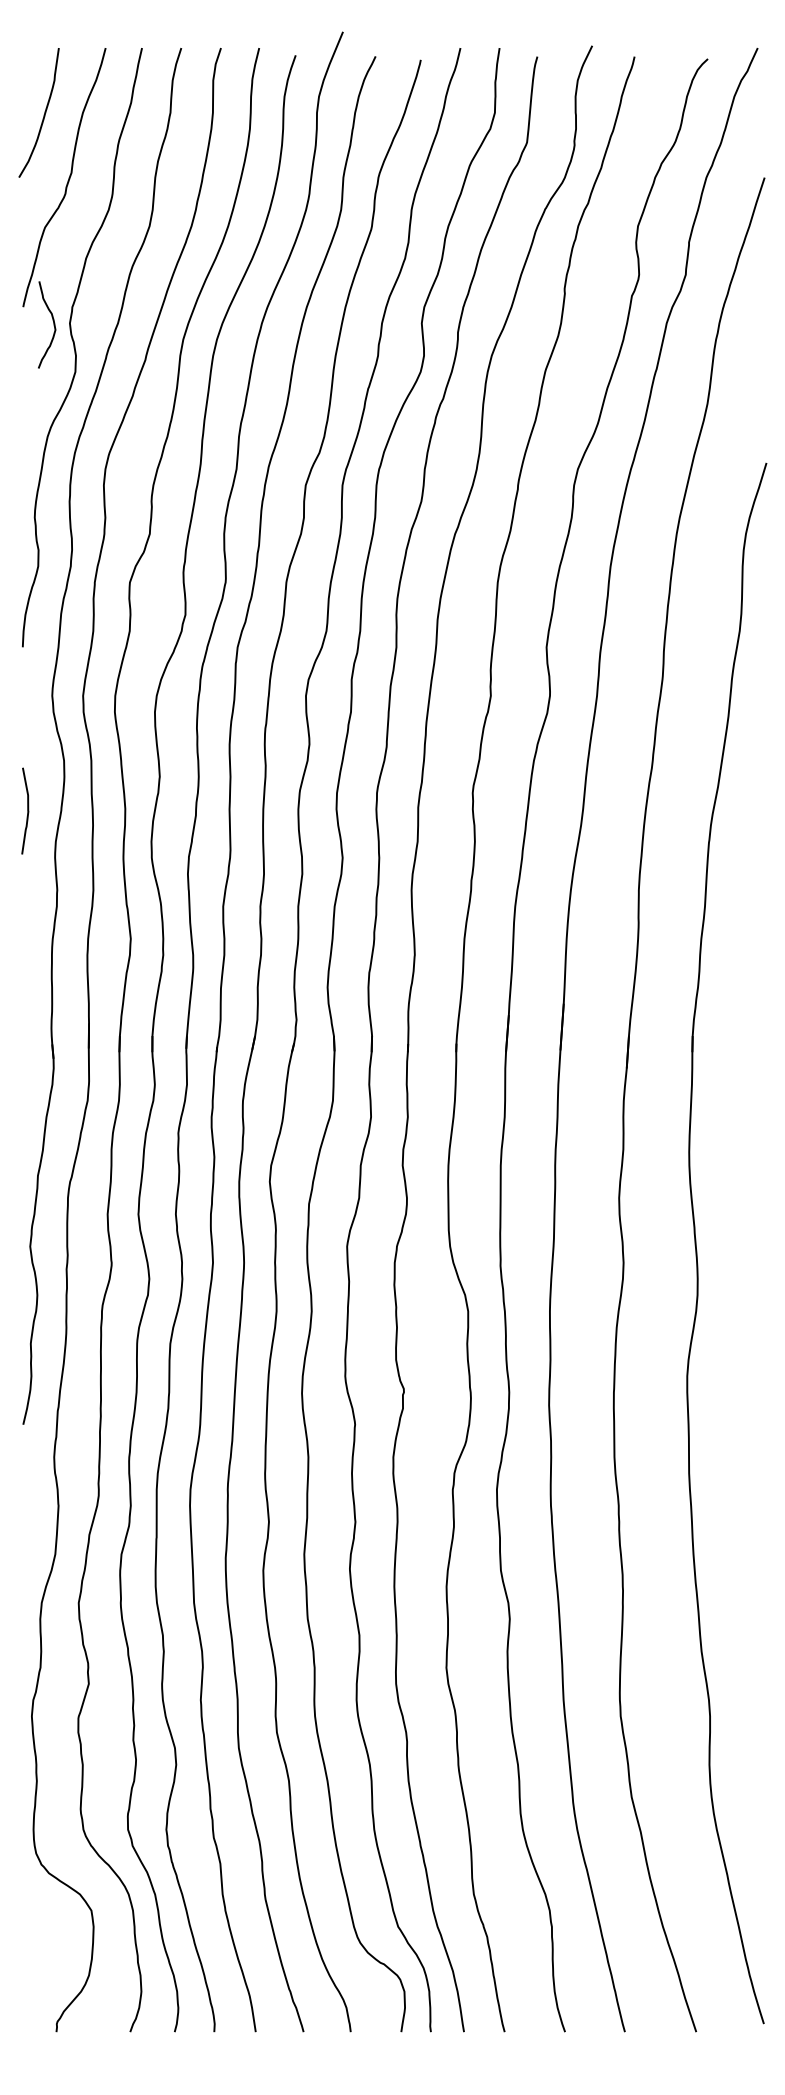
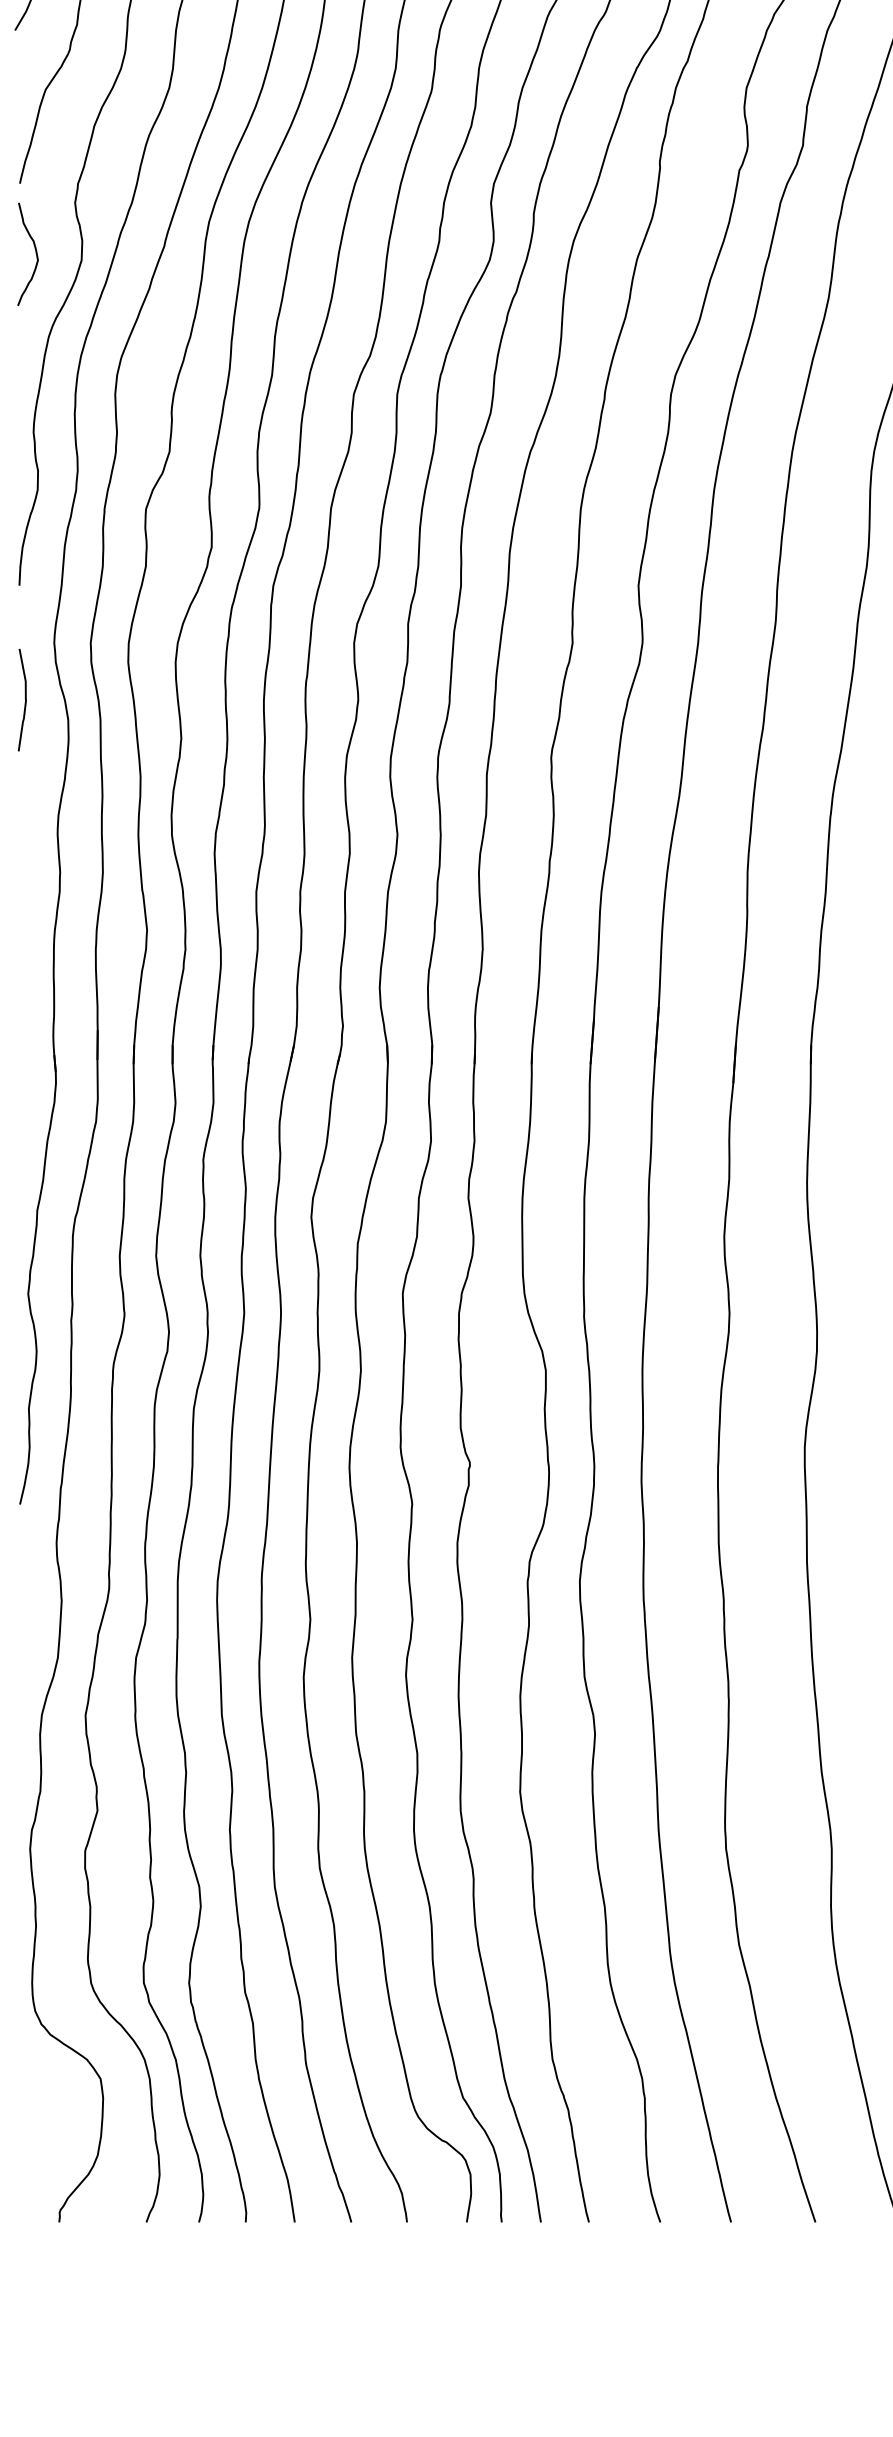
curve: (53, 324) -> (35, 253), moved
curve: (27, 810) -> (24, 699), moved

